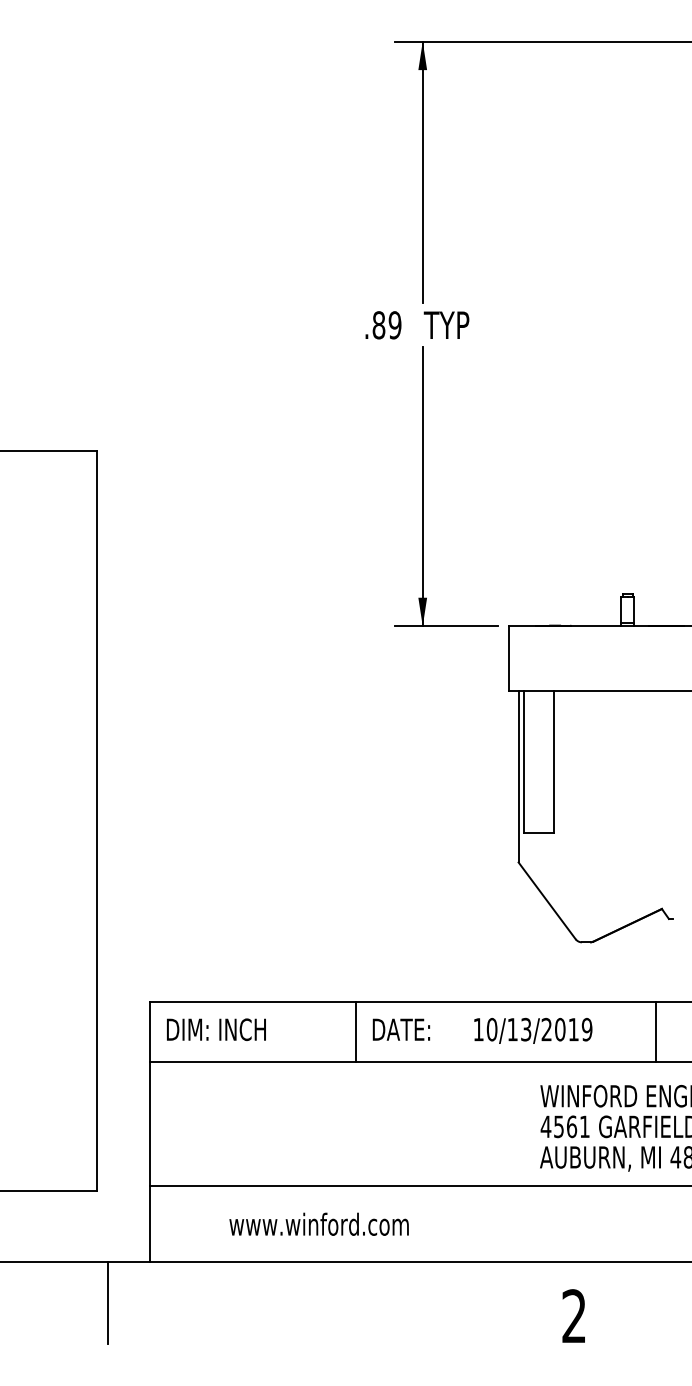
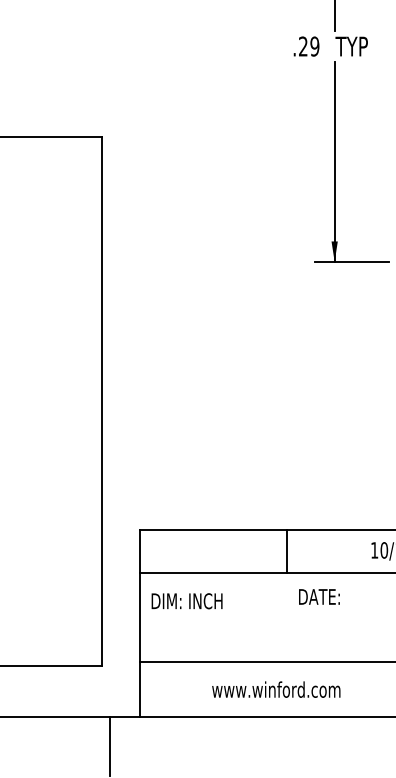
text: (378, 325) -> (303, 46), .89 -> .29
text: (216, 1029) -> (187, 601), moved
text: (401, 1029) -> (319, 596), moved
text: (318, 1223) -> (275, 689), moved

